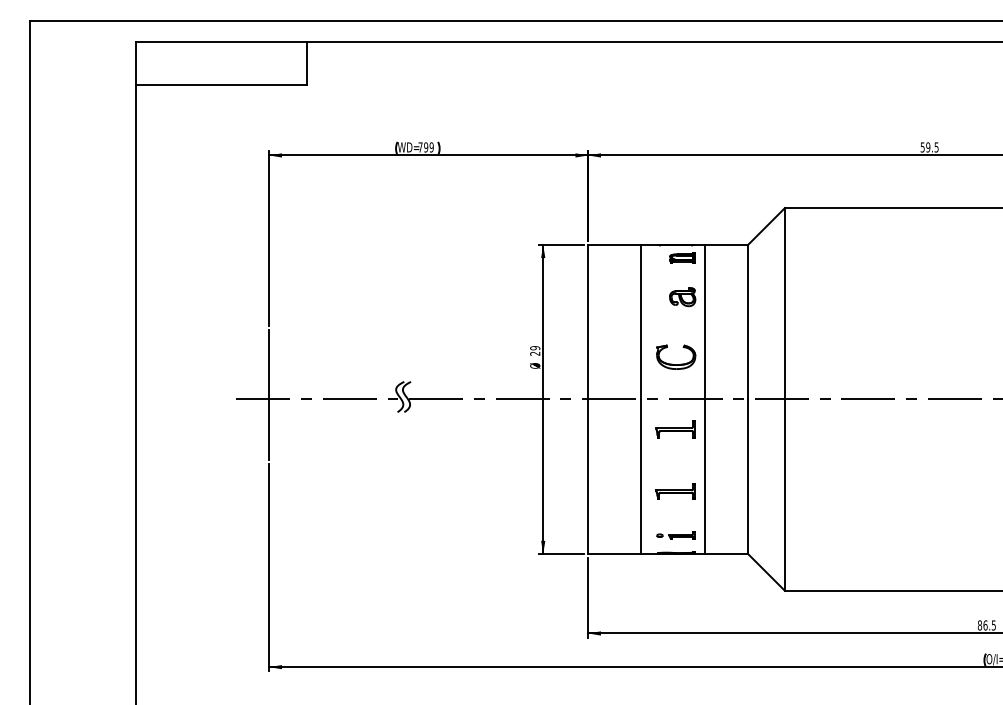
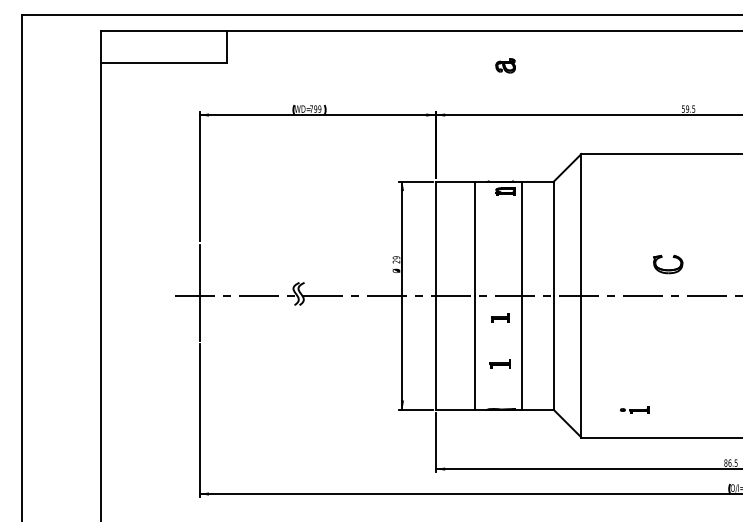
part: (682, 297) -> (505, 66), moved
part: (676, 364) -> (668, 269), moved
part: (675, 429) -> (500, 318), size x0.6
part: (675, 491) -> (500, 363), size x0.7
part: (675, 535) -> (634, 409), moved

